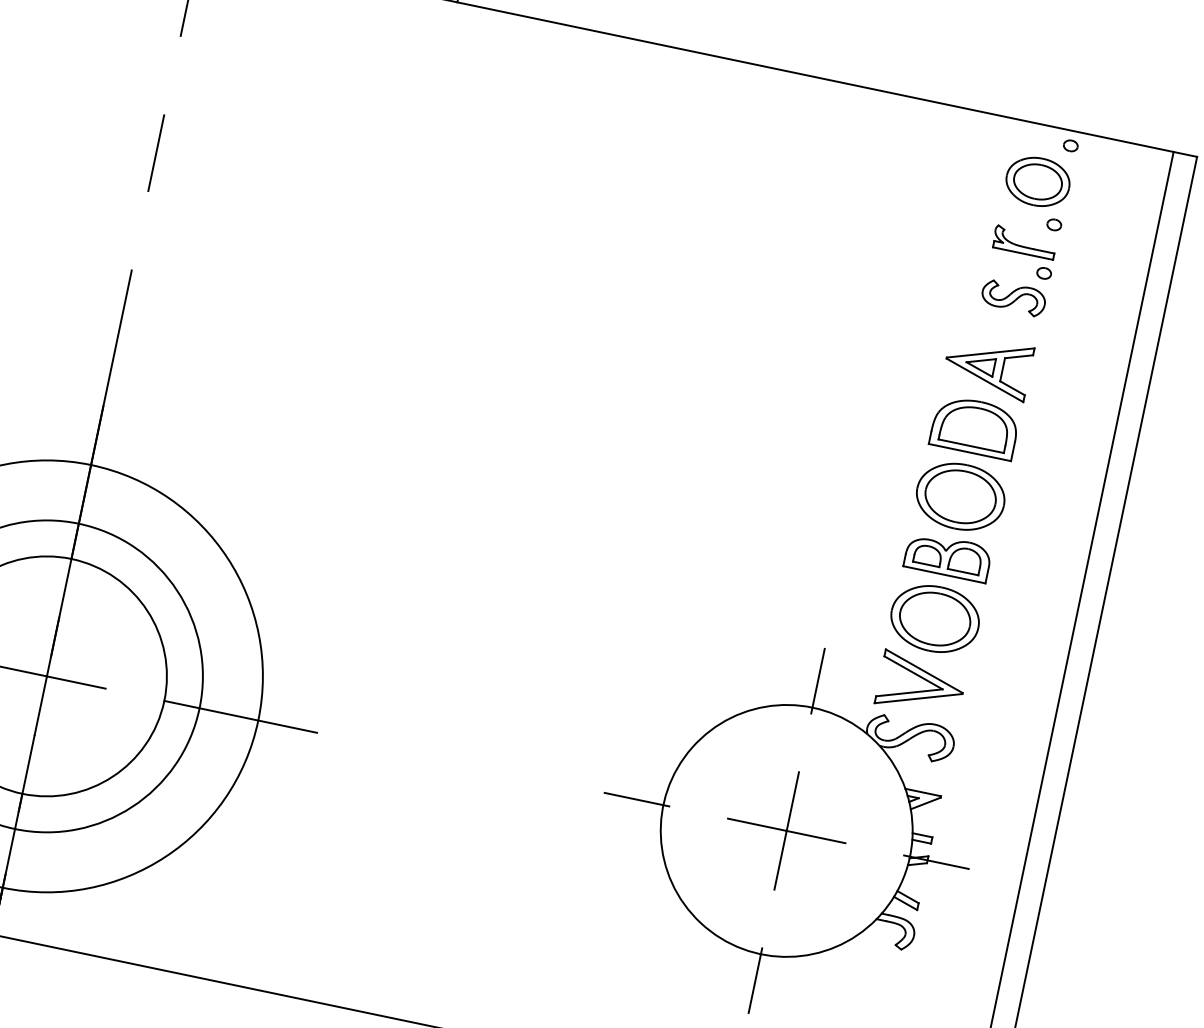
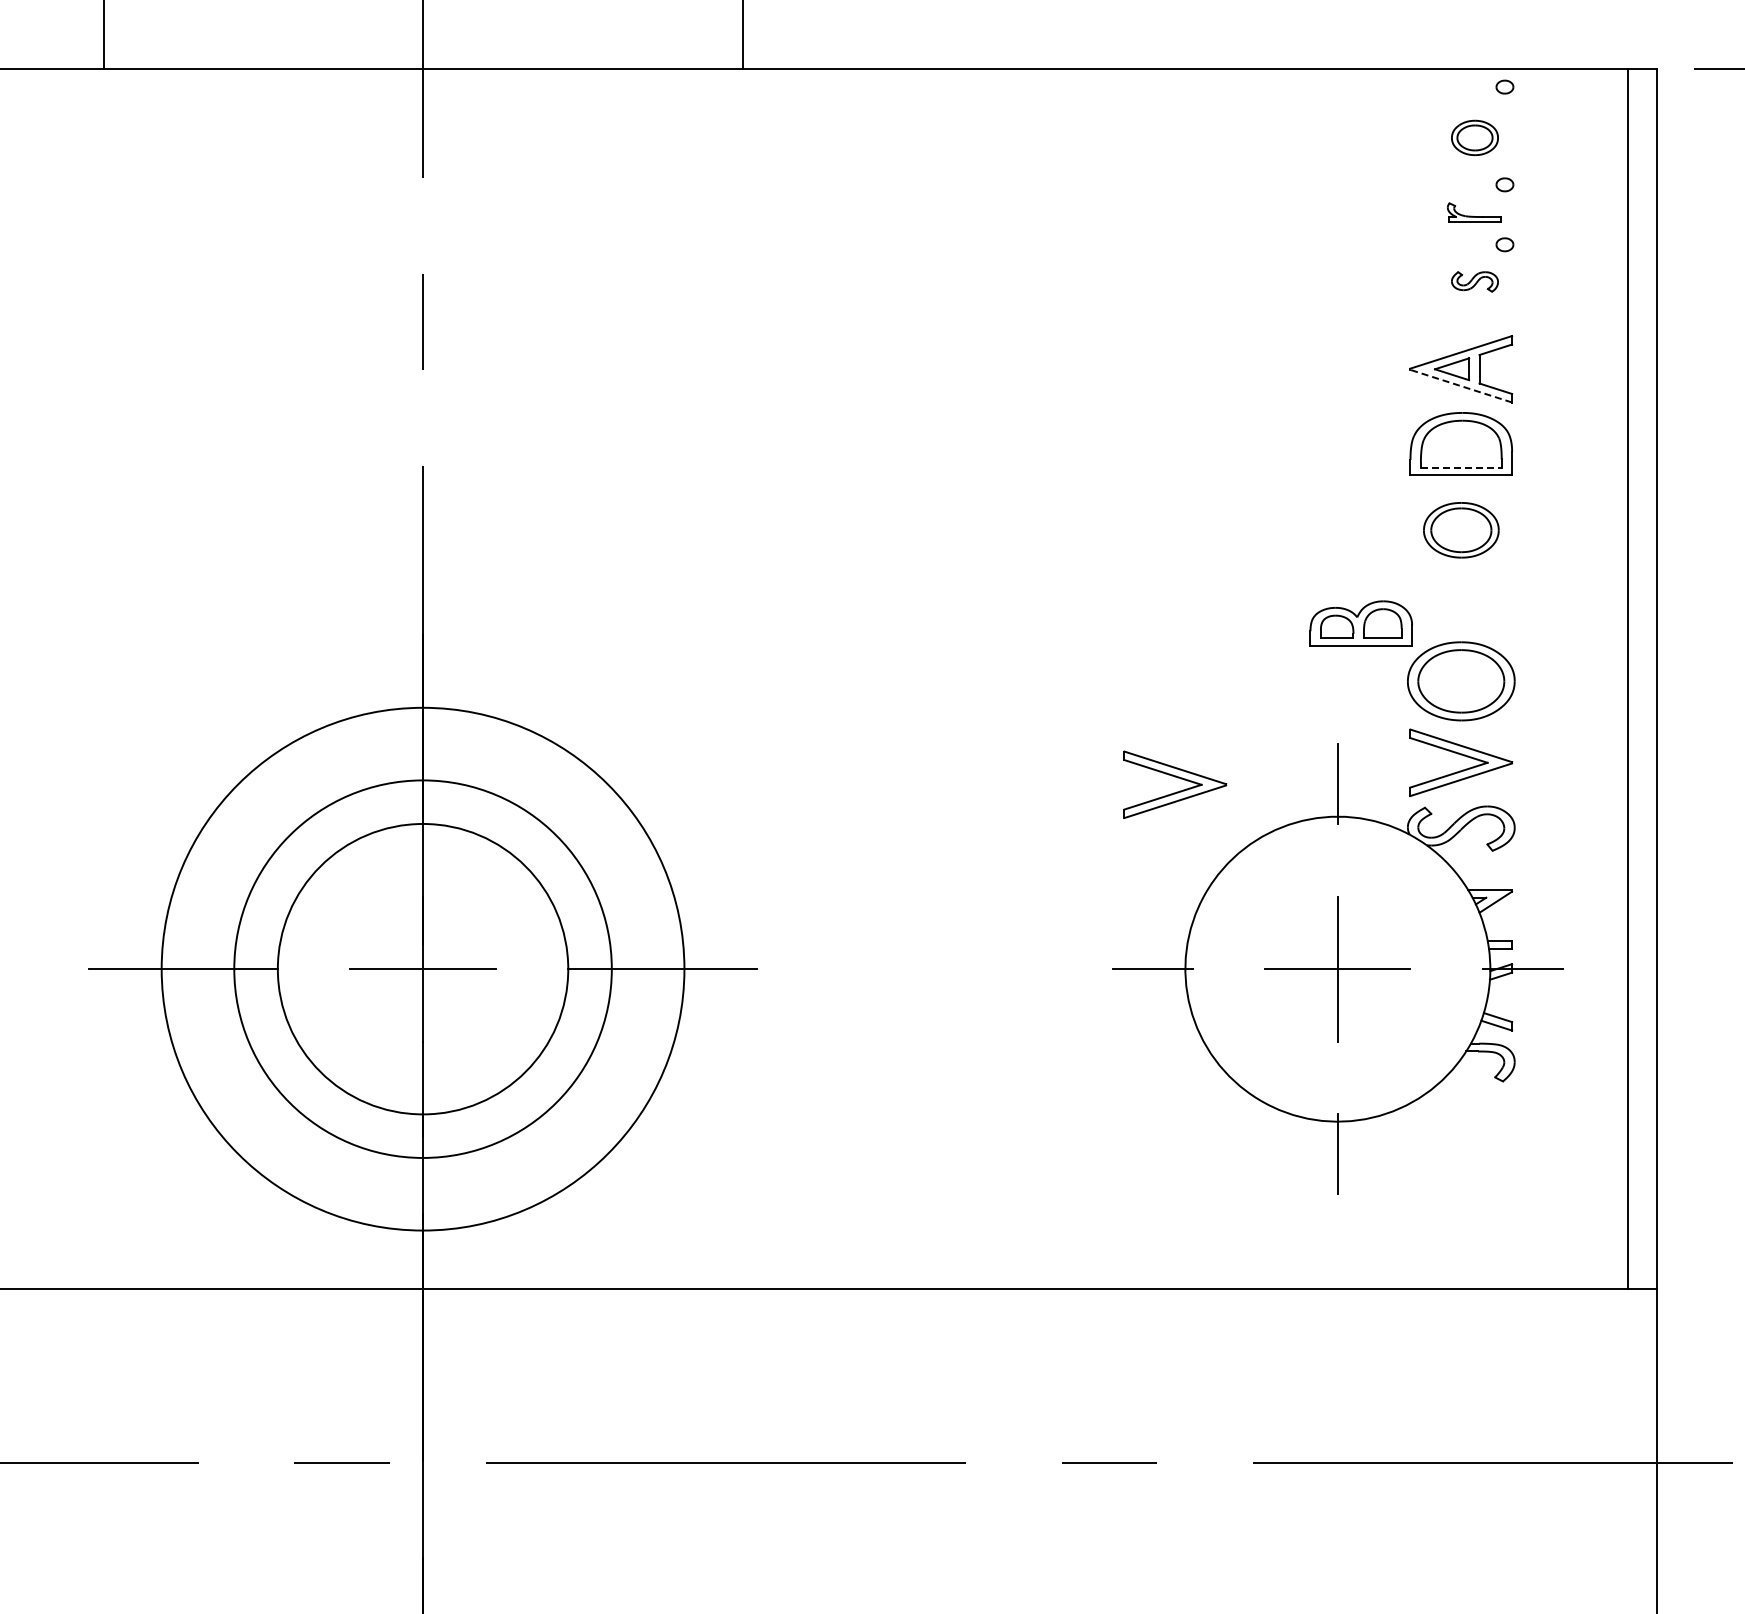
part: (1037, 181) -> (1474, 137), size x0.6
part: (1024, 241) -> (1473, 212), size x0.7
part: (1013, 297) -> (1474, 281), size x0.6
line: (984, 380) -> (1460, 386), solid -> dashed
line: (971, 446) -> (1461, 467), solid -> dashed
part: (960, 497) -> (1461, 530), size x0.7
part: (947, 556) -> (1360, 623), moved
part: (690, 649) -> (1178, 778), added

